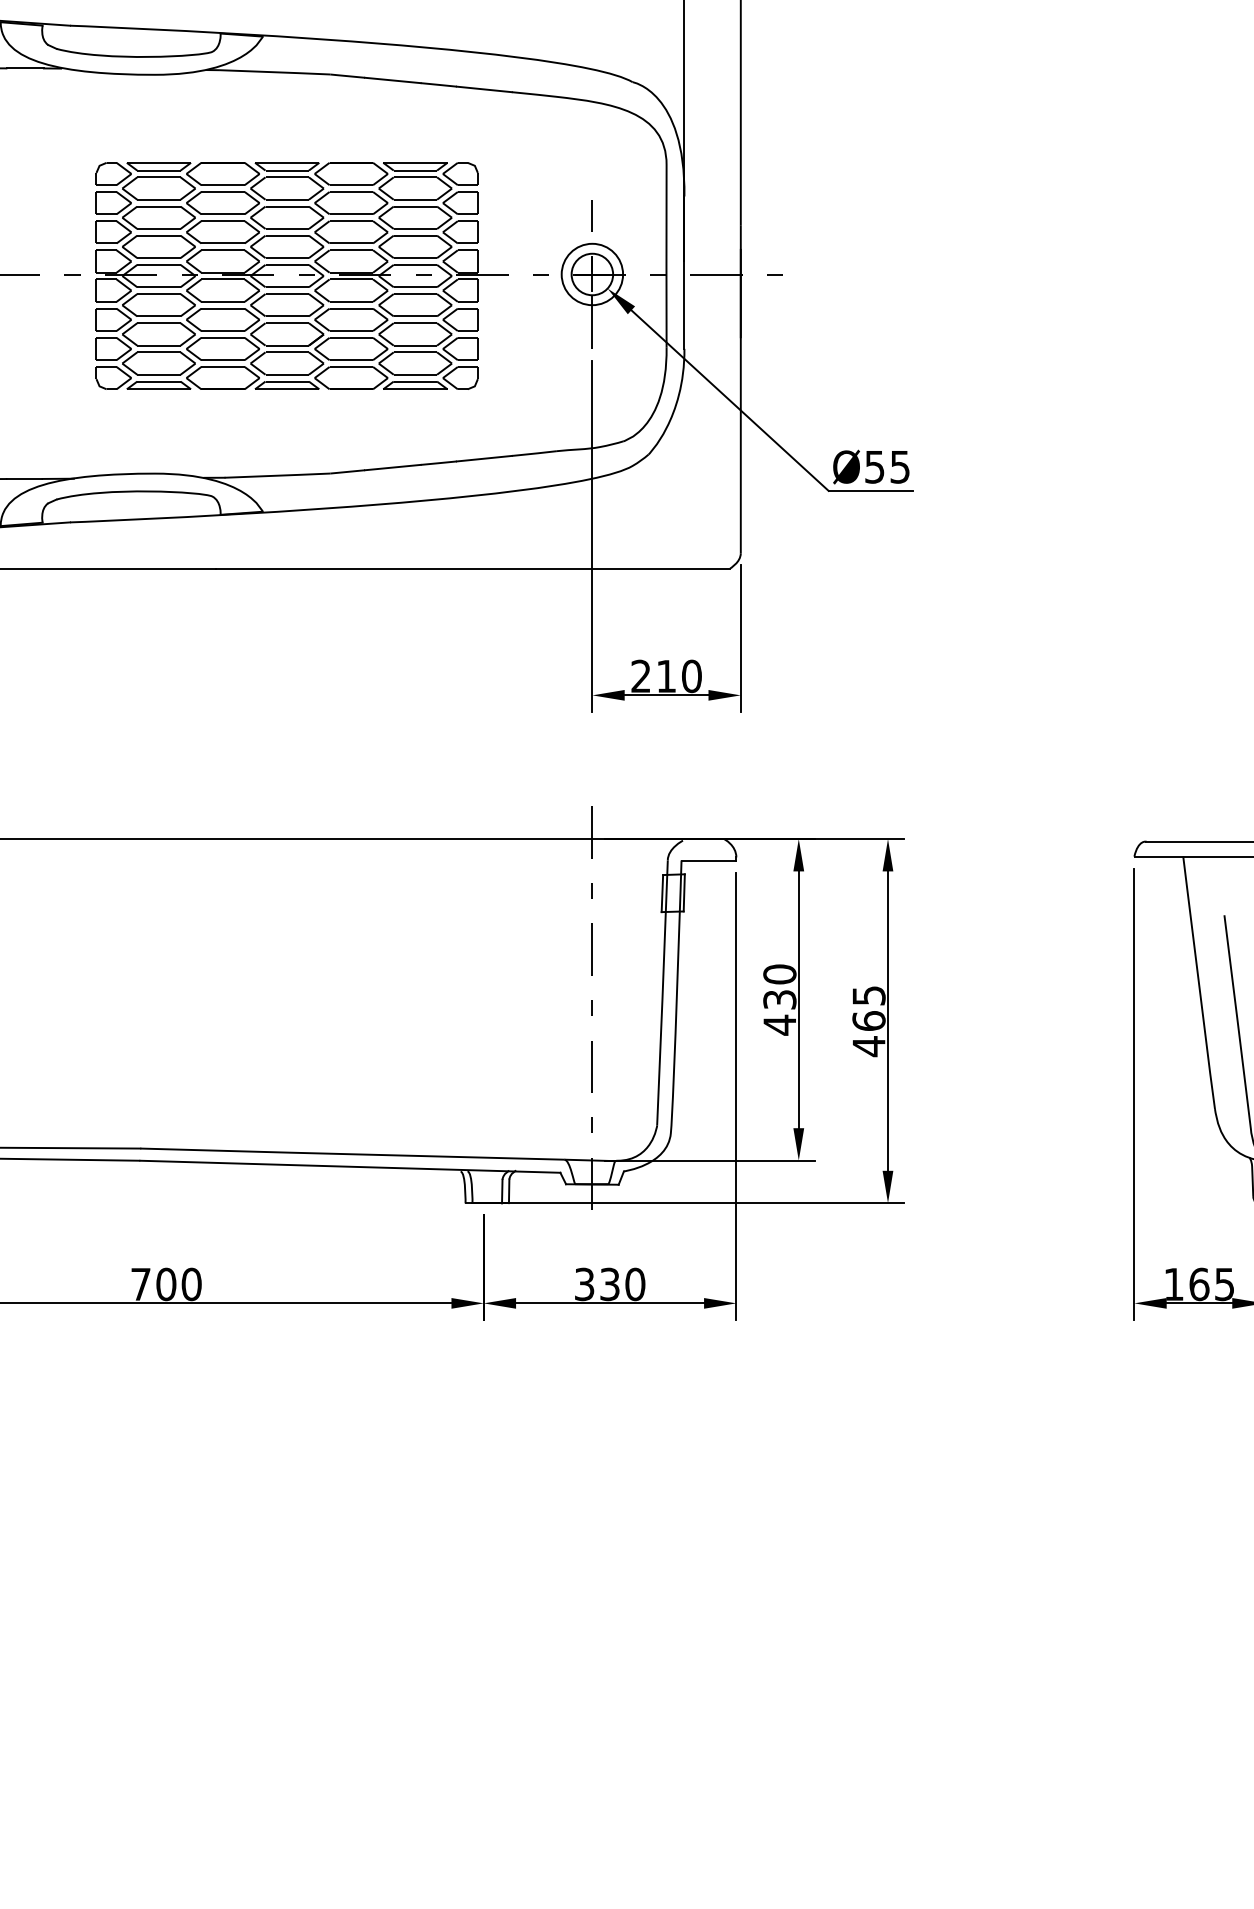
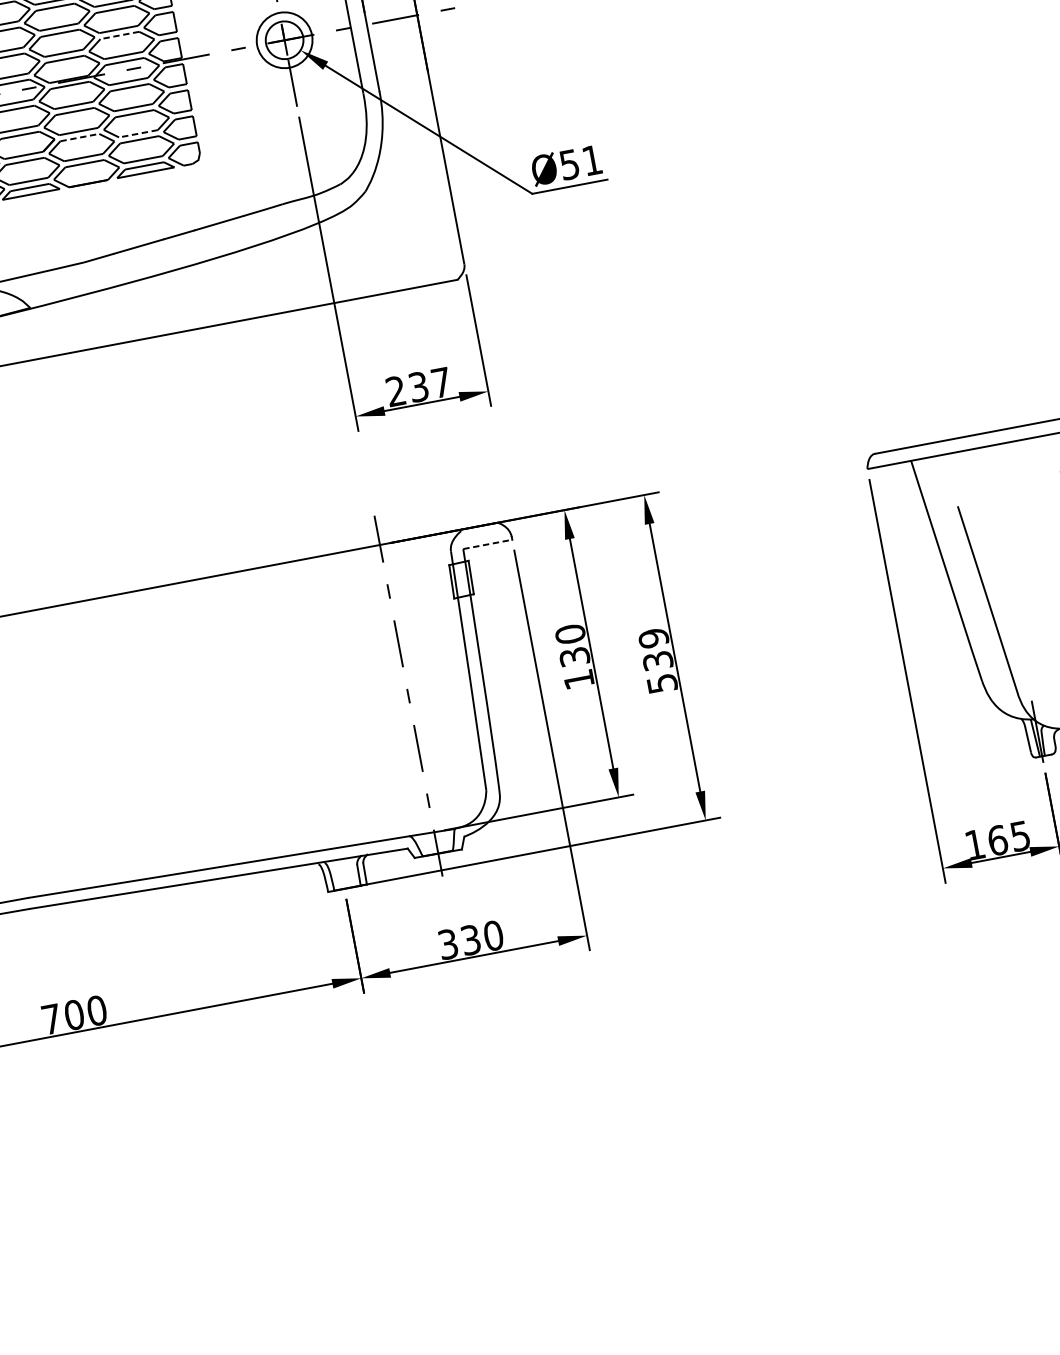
line: (415, 235) -> (119, 35), solid -> dashed
line: (351, 337) -> (79, 137), solid -> dashed
line: (415, 345) -> (138, 133), solid -> dashed
text: (899, 467) -> (591, 160), Ø55 -> Ø51
text: (679, 676) -> (430, 384), 210 -> 237
line: (709, 860) -> (488, 544), solid -> dashed
text: (868, 1021) -> (657, 661), 465 -> 539
text: (779, 1024) -> (578, 679), 430 -> 130

